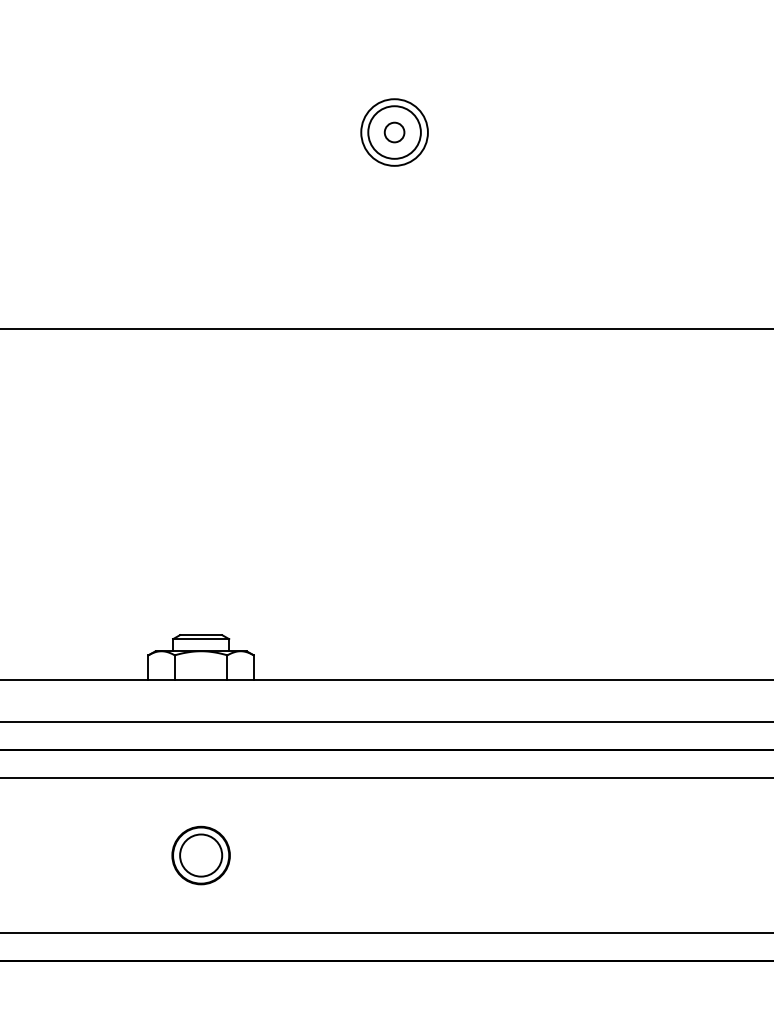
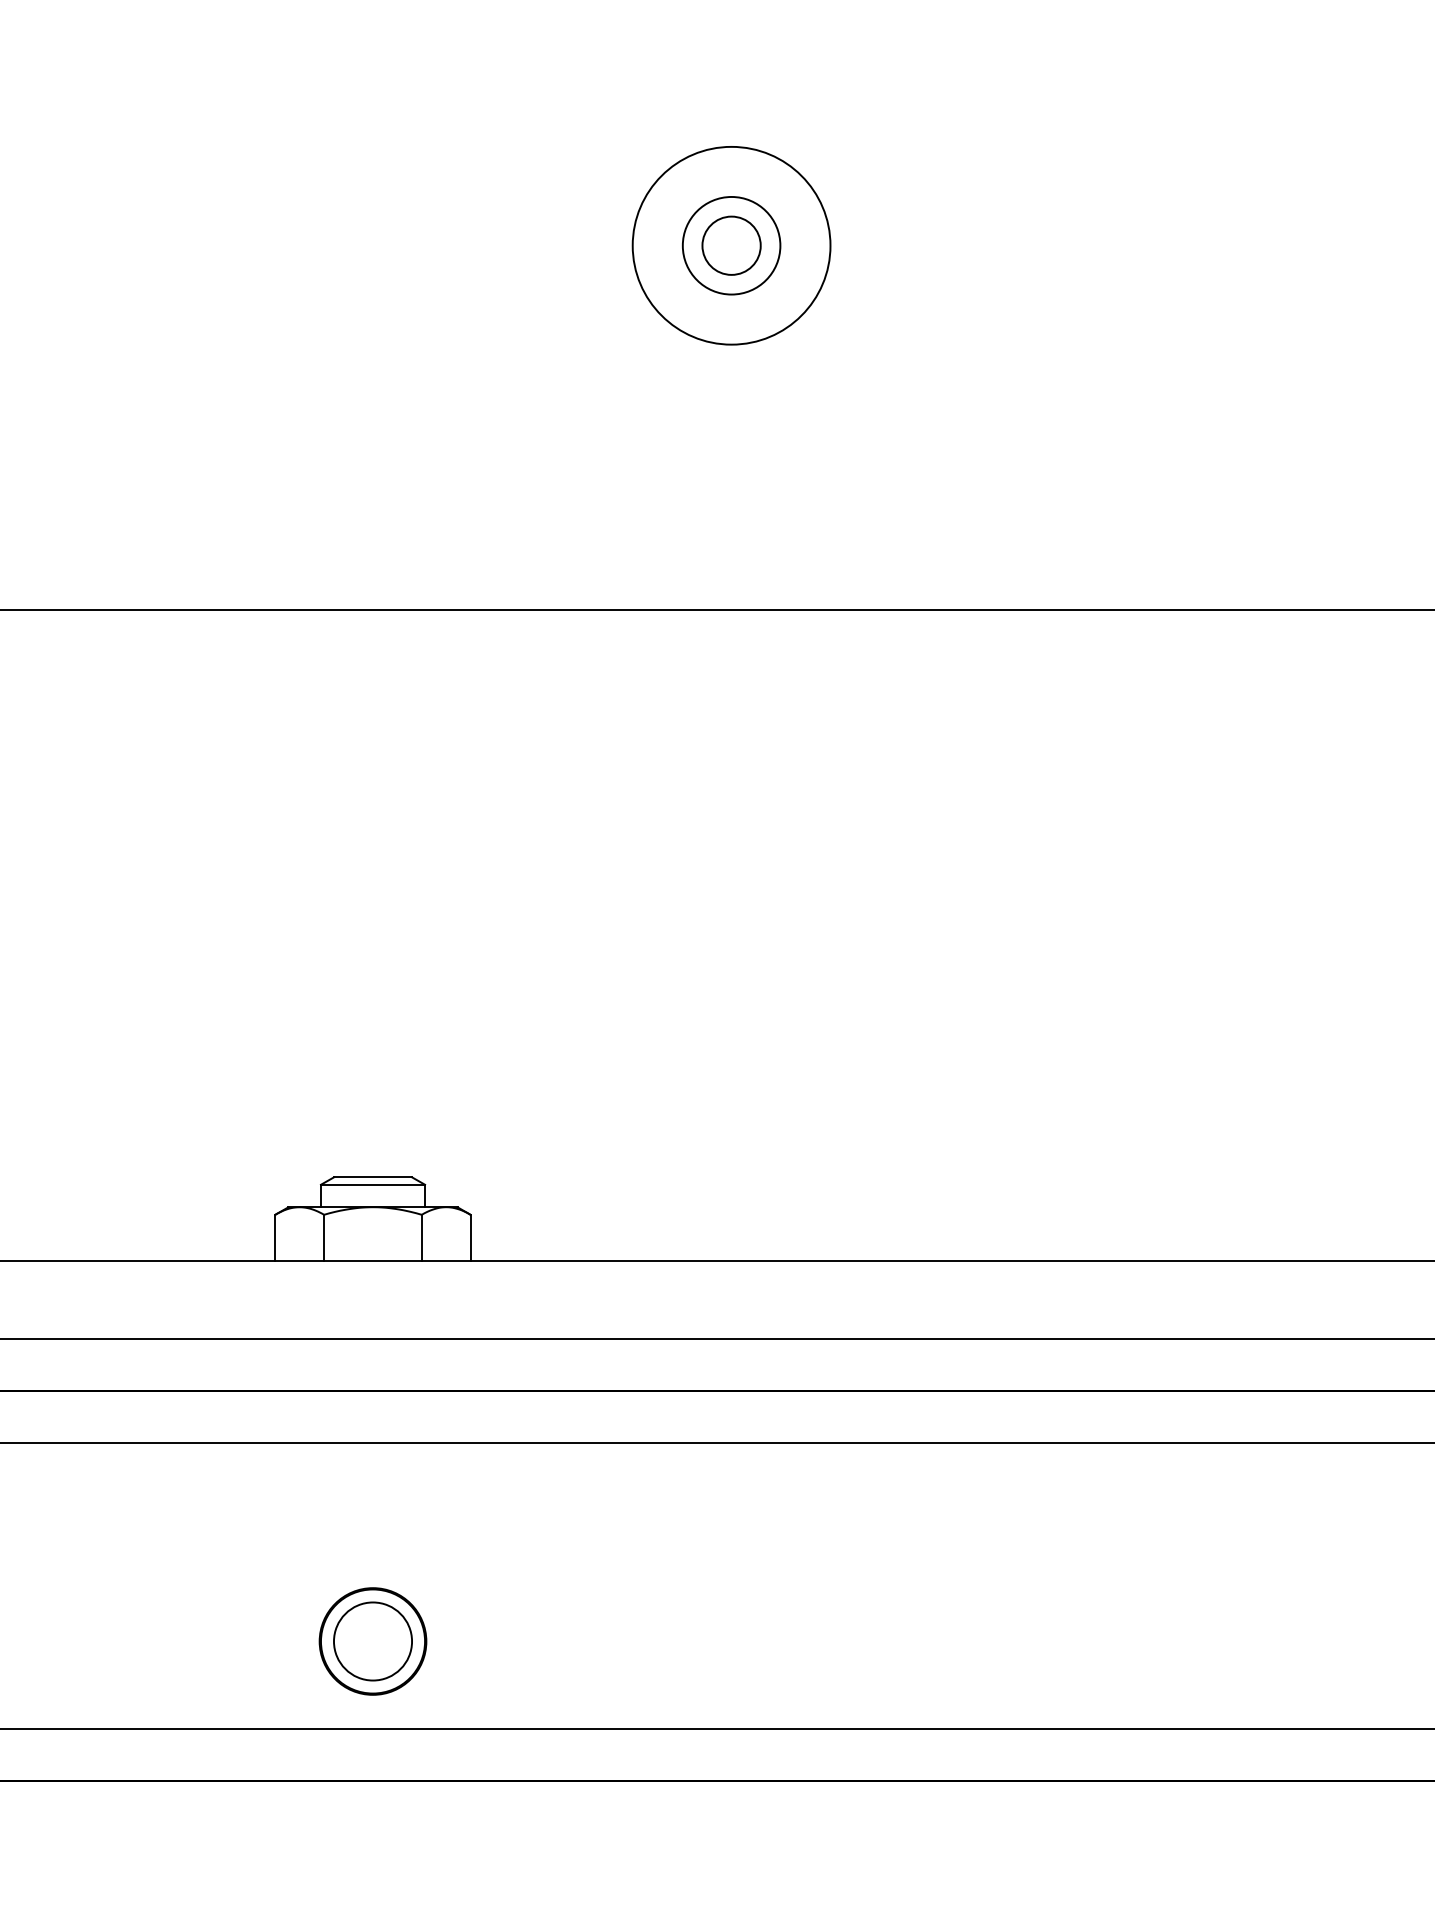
circle: (394, 132) -> (731, 245), size x1.6
circle: (394, 132) -> (731, 245), size x1.6
part: (200, 855) -> (371, 1641), moved

